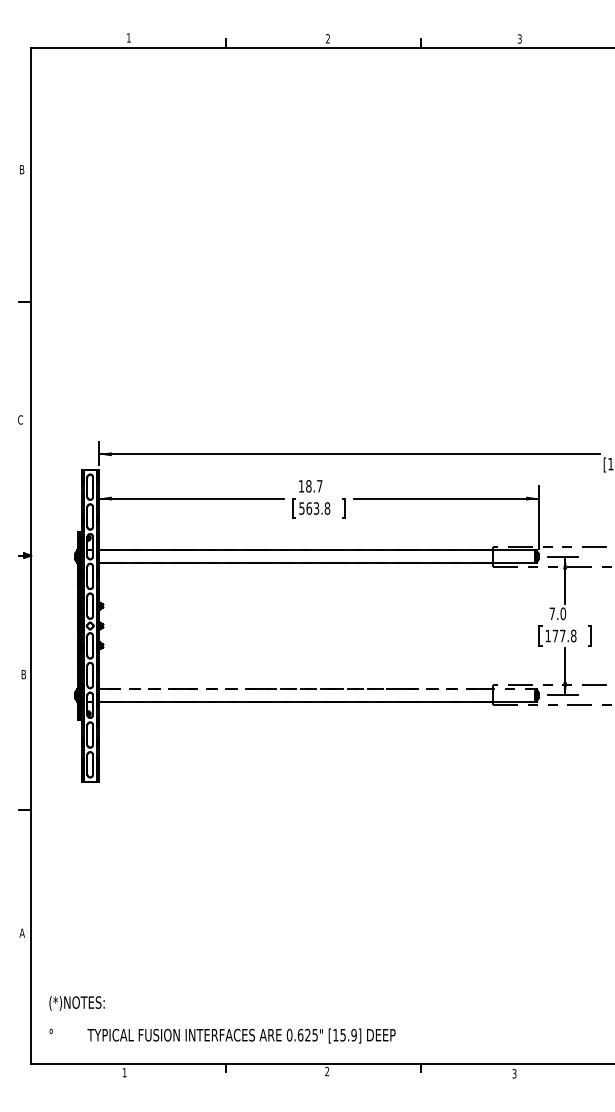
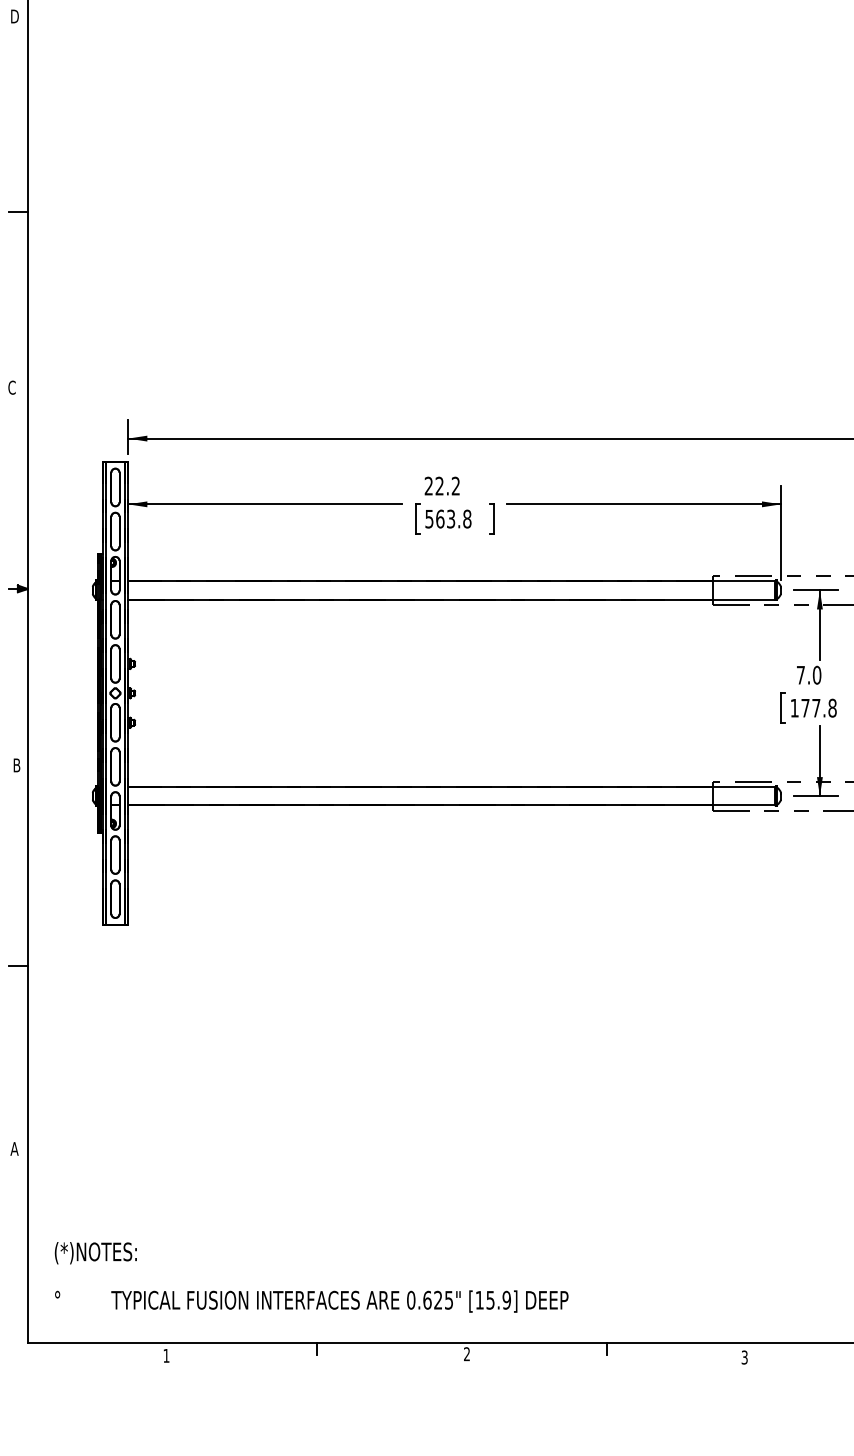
text: (22, 169) -> (14, 16), B -> D
text: (310, 486) -> (442, 486), 18.7 -> 22.2
line: (316, 689) -> (451, 787), dashed -> solid

